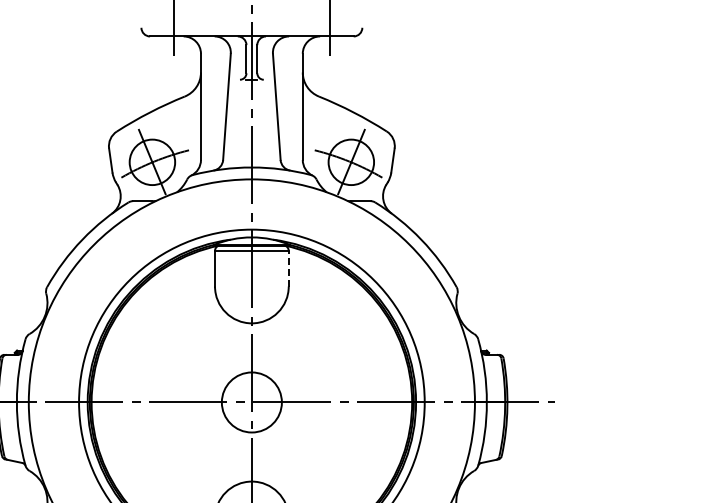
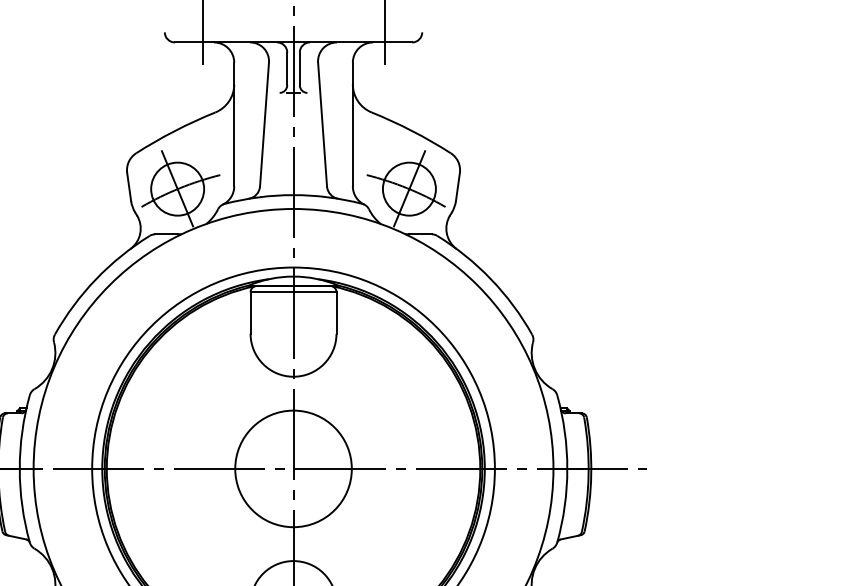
line: (288, 268) -> (336, 312), dashed -> solid
circle: (251, 402) -> (293, 468), size x1.67

